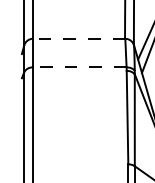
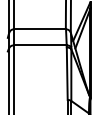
line: (79, 39) -> (40, 29), dashed -> solid
line: (78, 67) -> (39, 45), dashed -> solid

